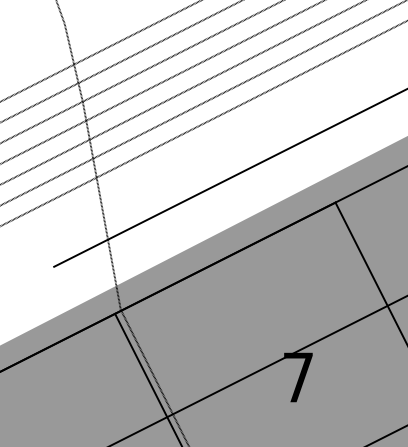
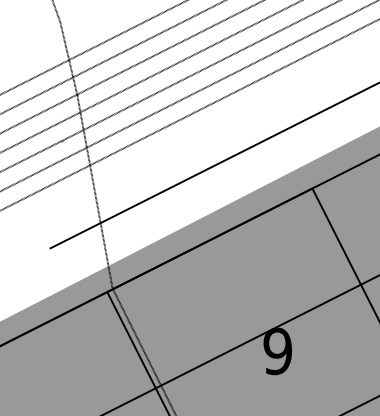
text: (298, 377) -> (277, 351), 7 -> 9

